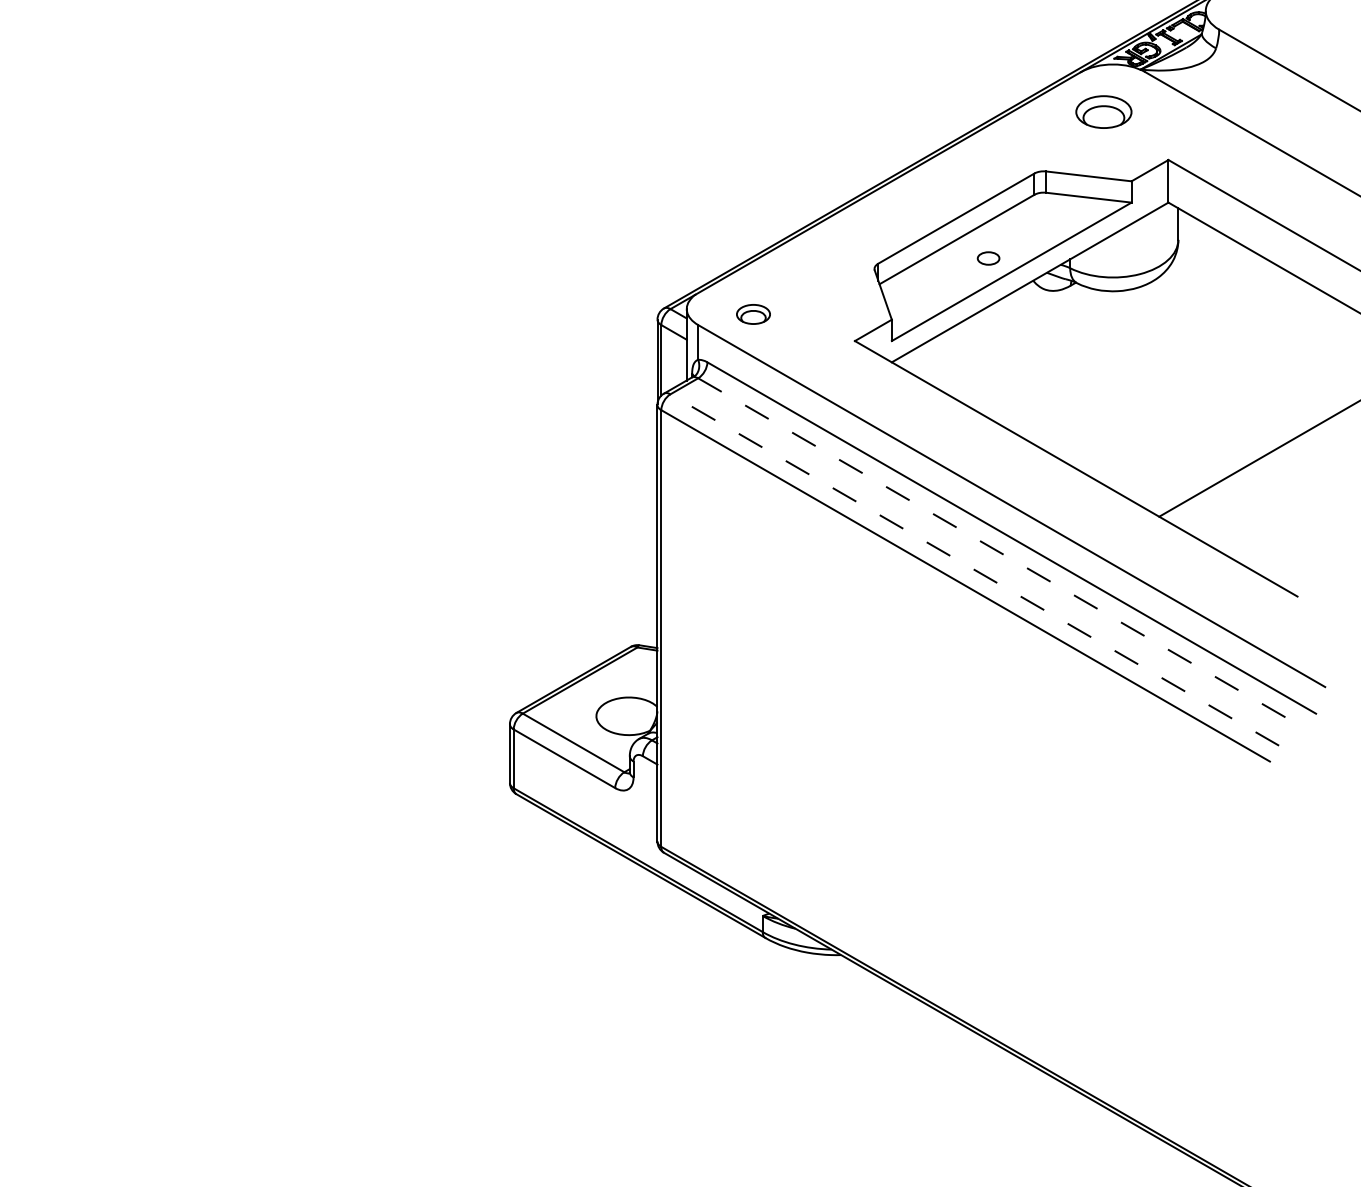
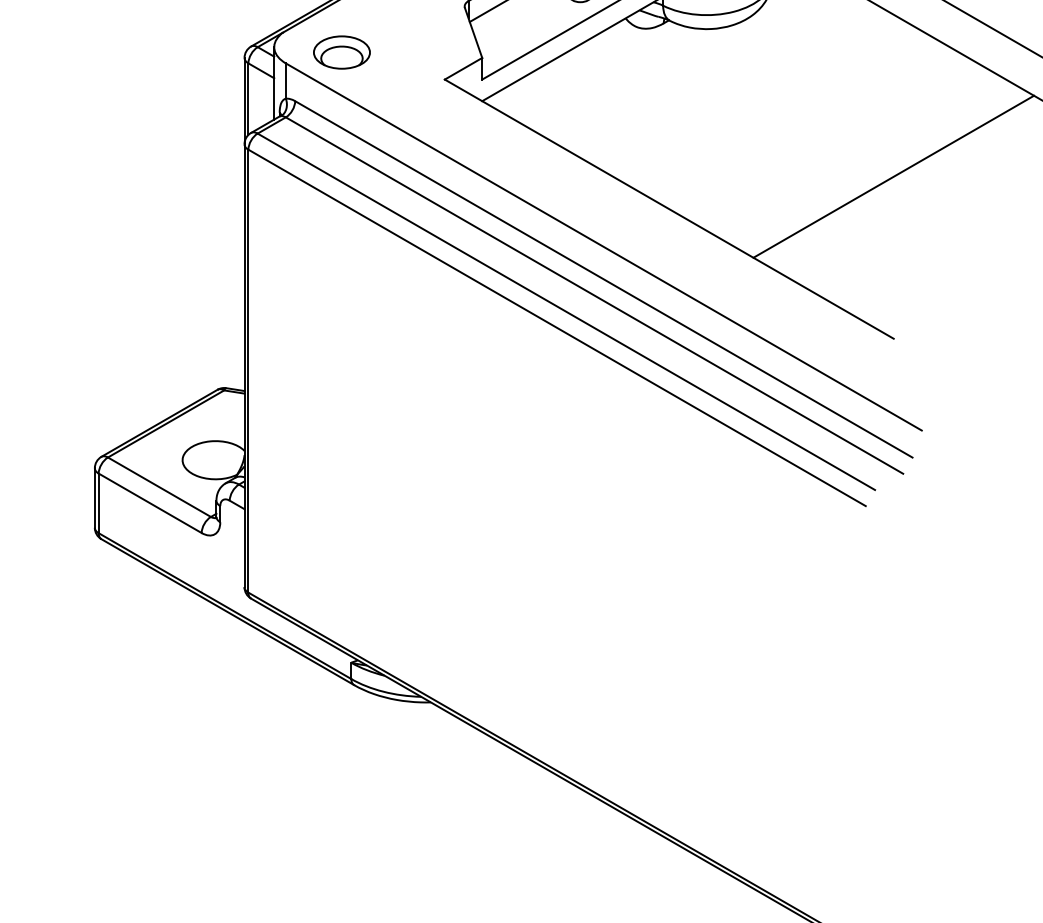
part: (753, 314) -> (341, 52), size x1.67
line: (1002, 554) -> (594, 296), dashed -> solid
line: (974, 569) -> (566, 311), dashed -> solid

